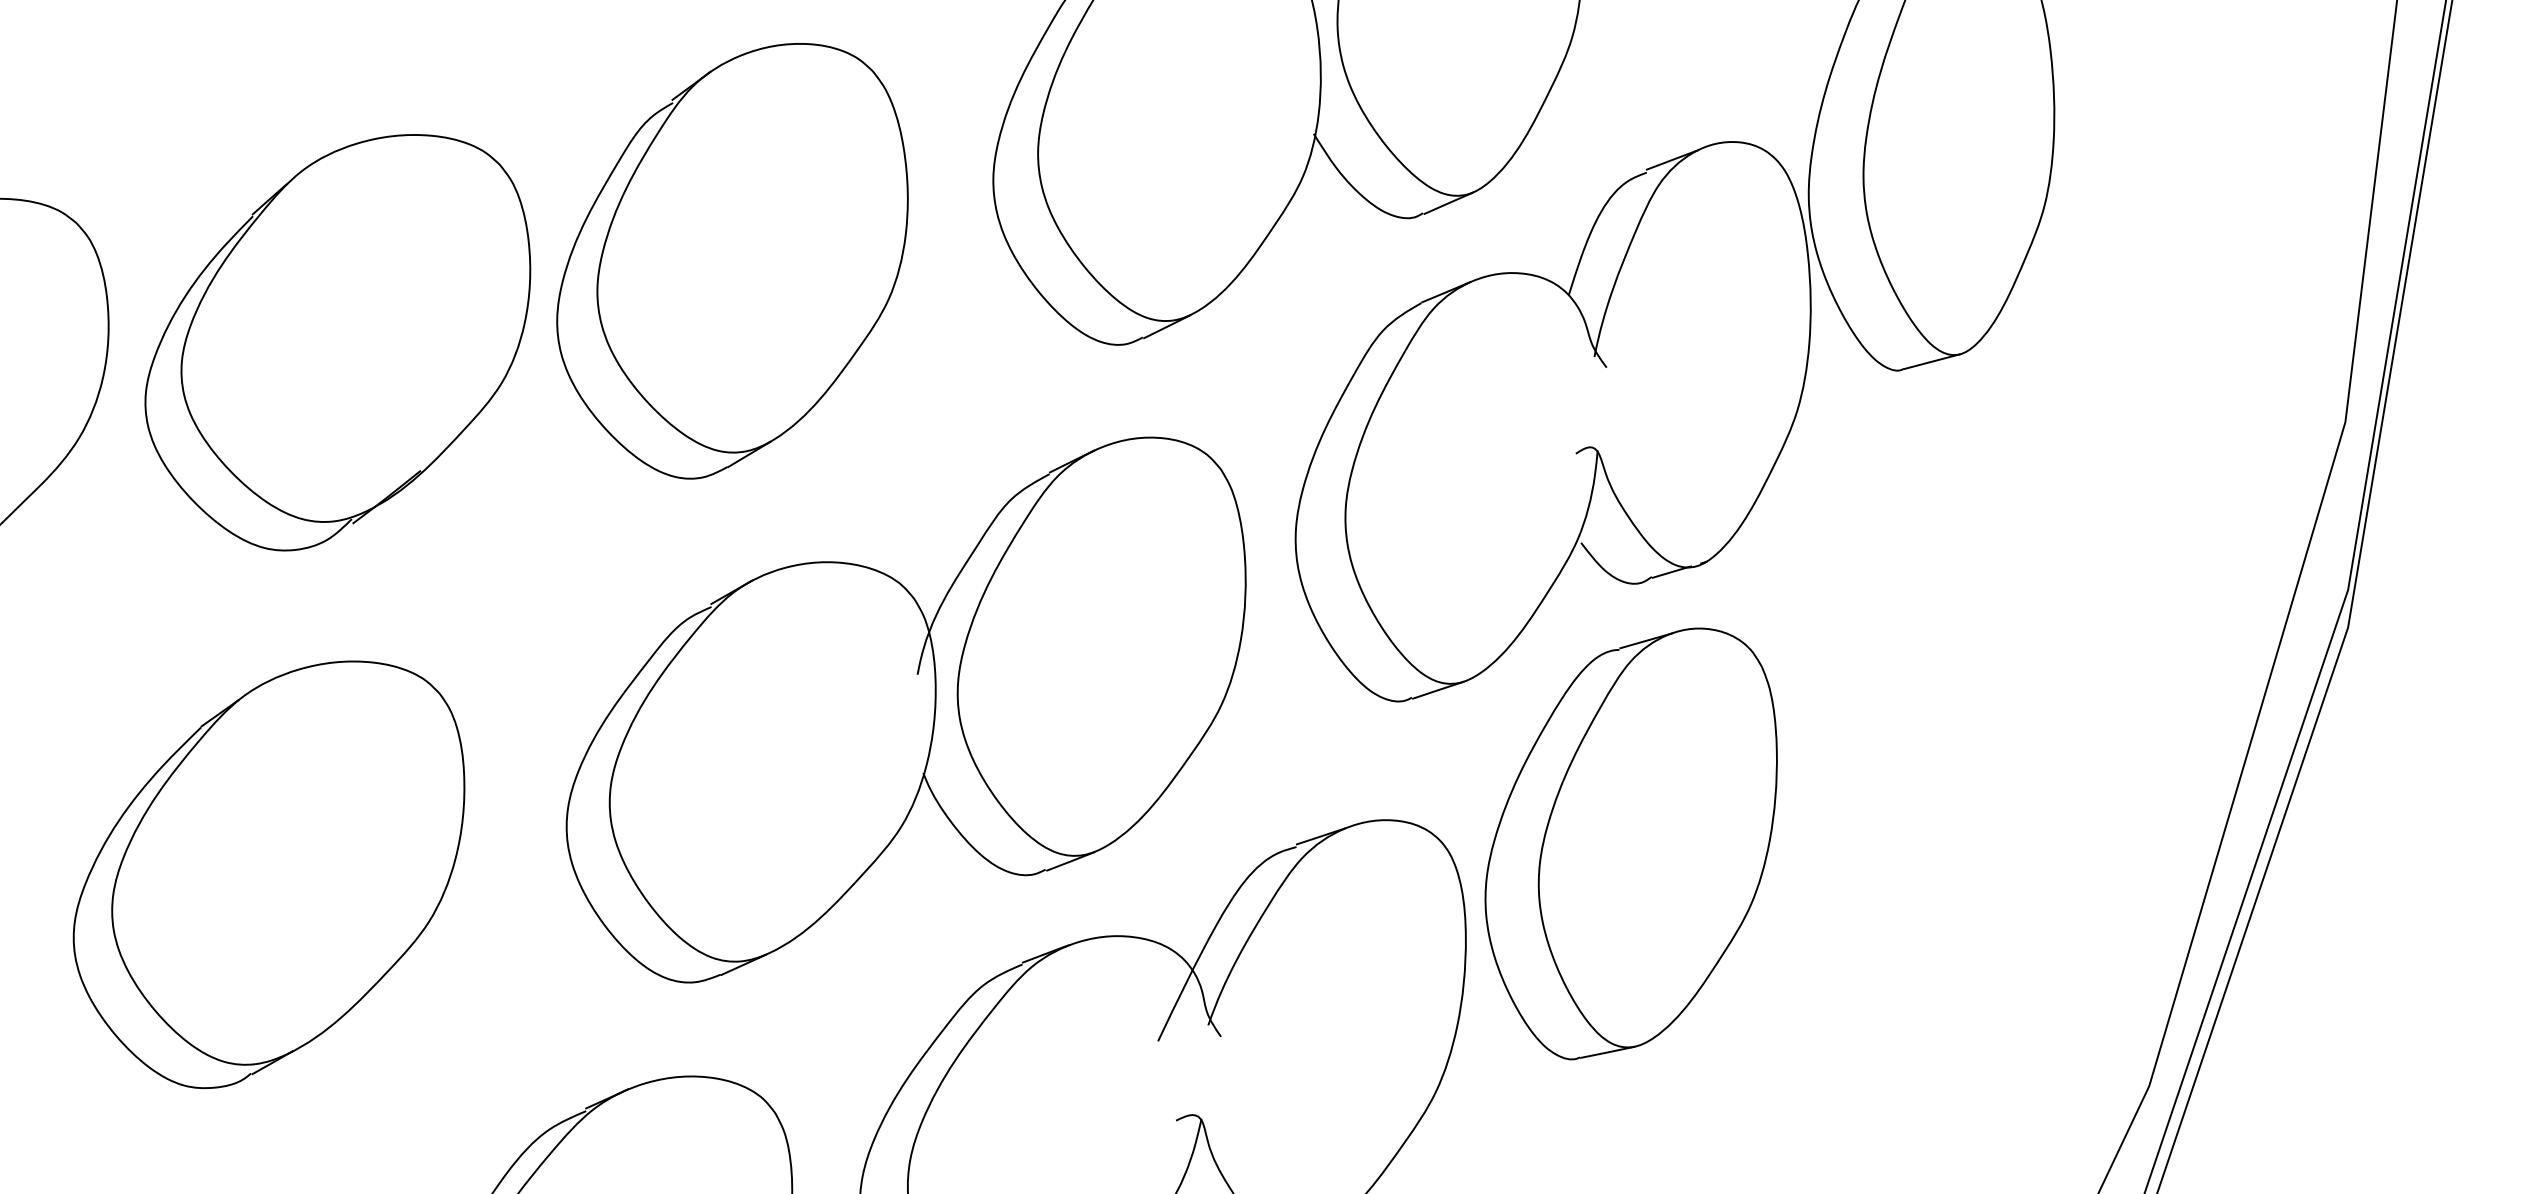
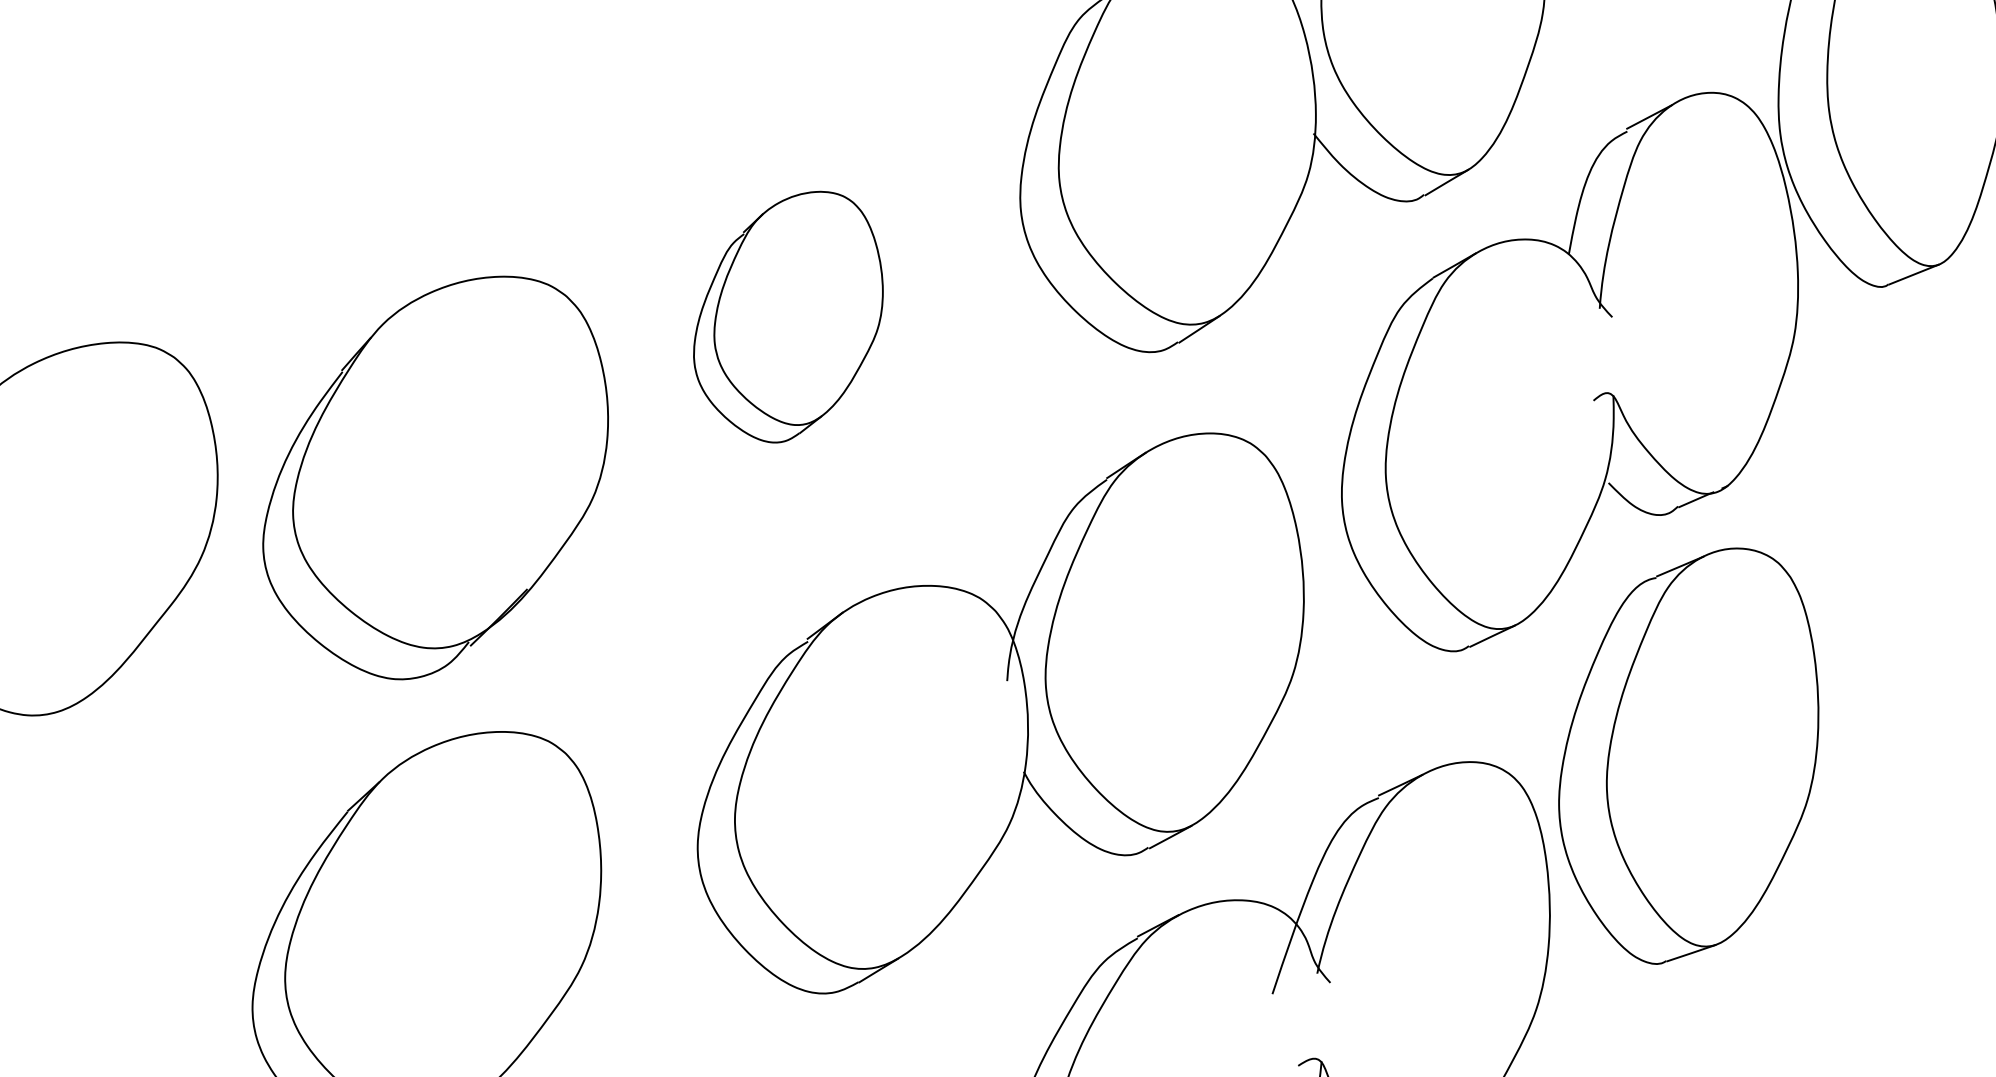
part: (732, 261) -> (788, 318), size x0.6
part: (337, 342) -> (435, 479), moved

